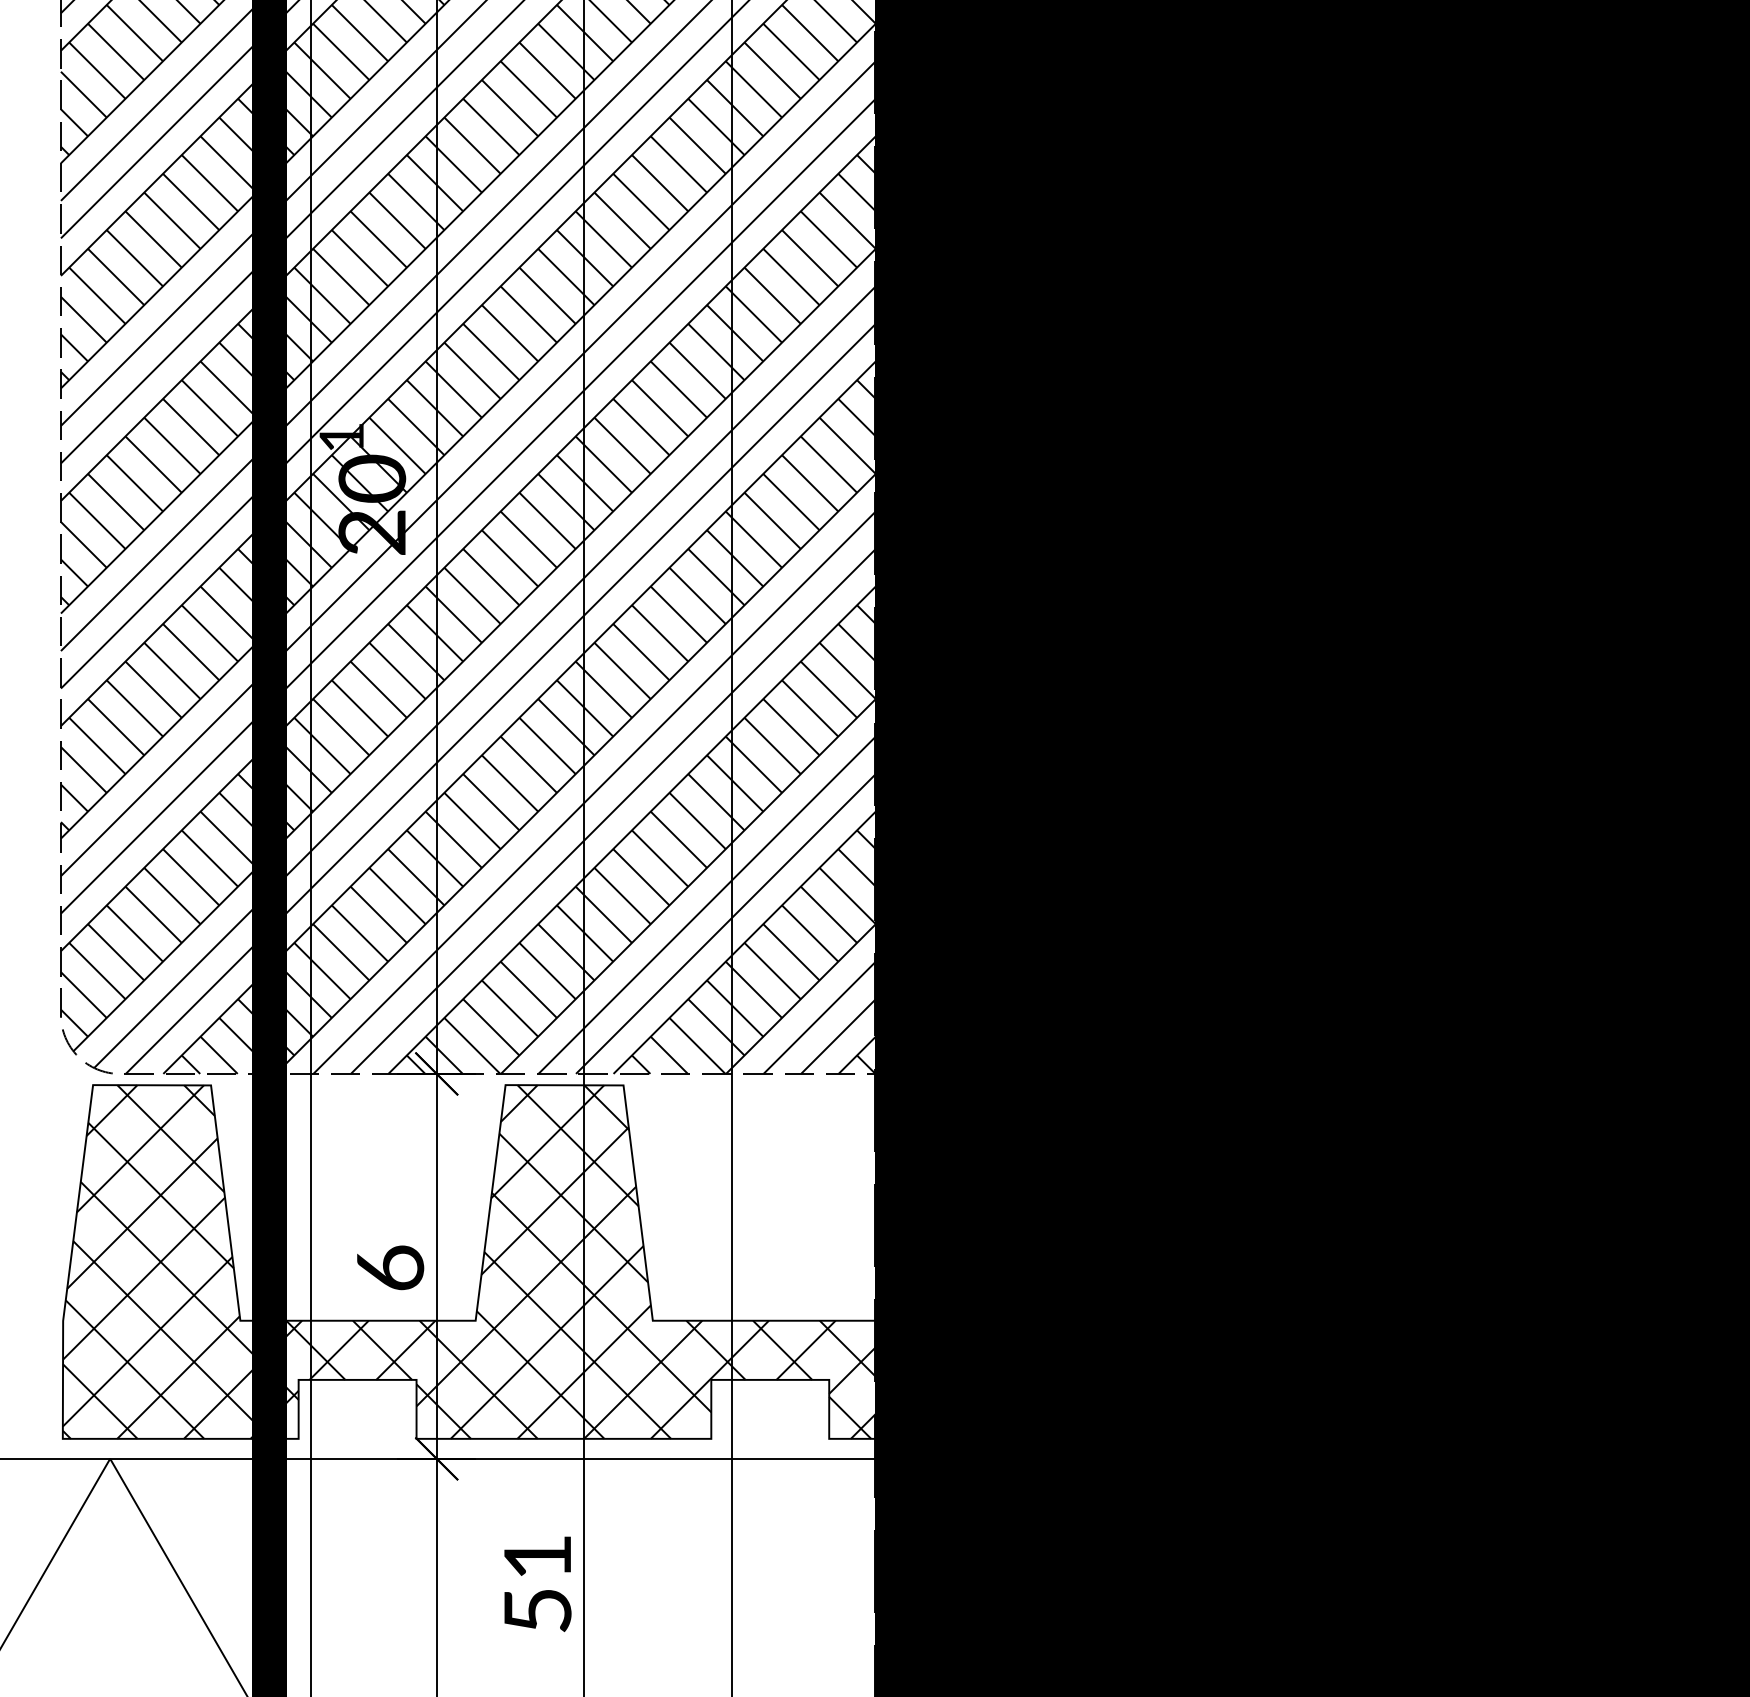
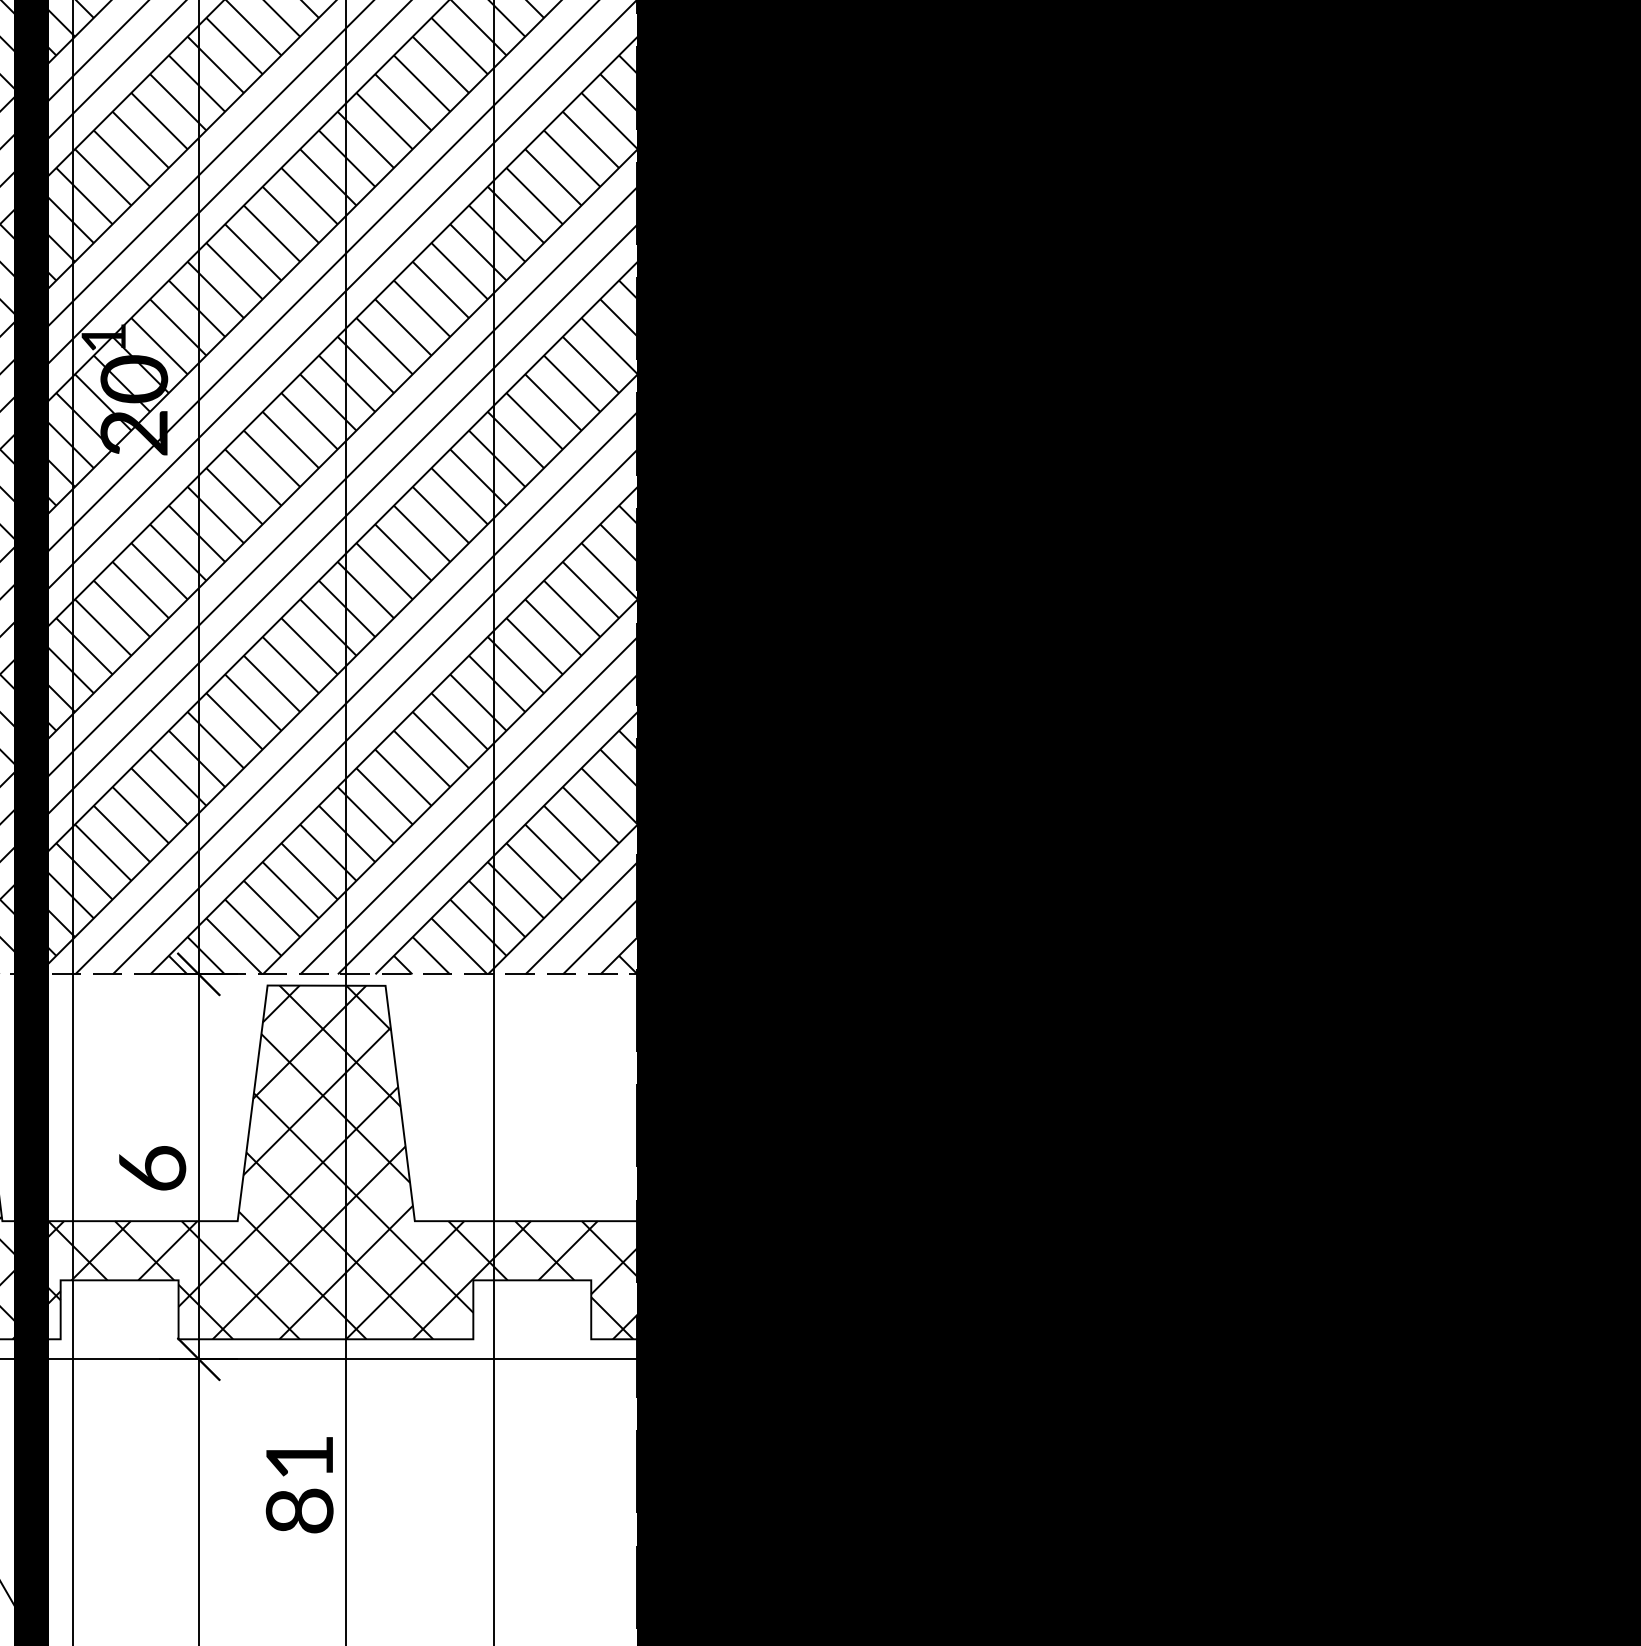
text: (537, 1610) -> (299, 1510), 51 -> 81

